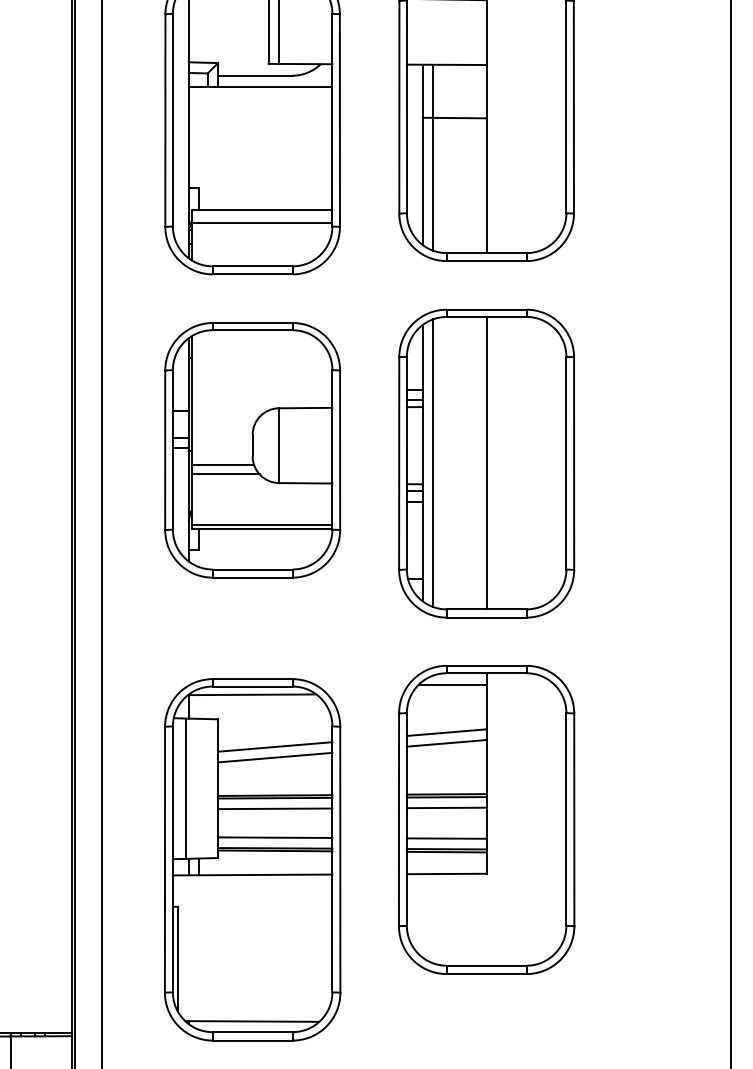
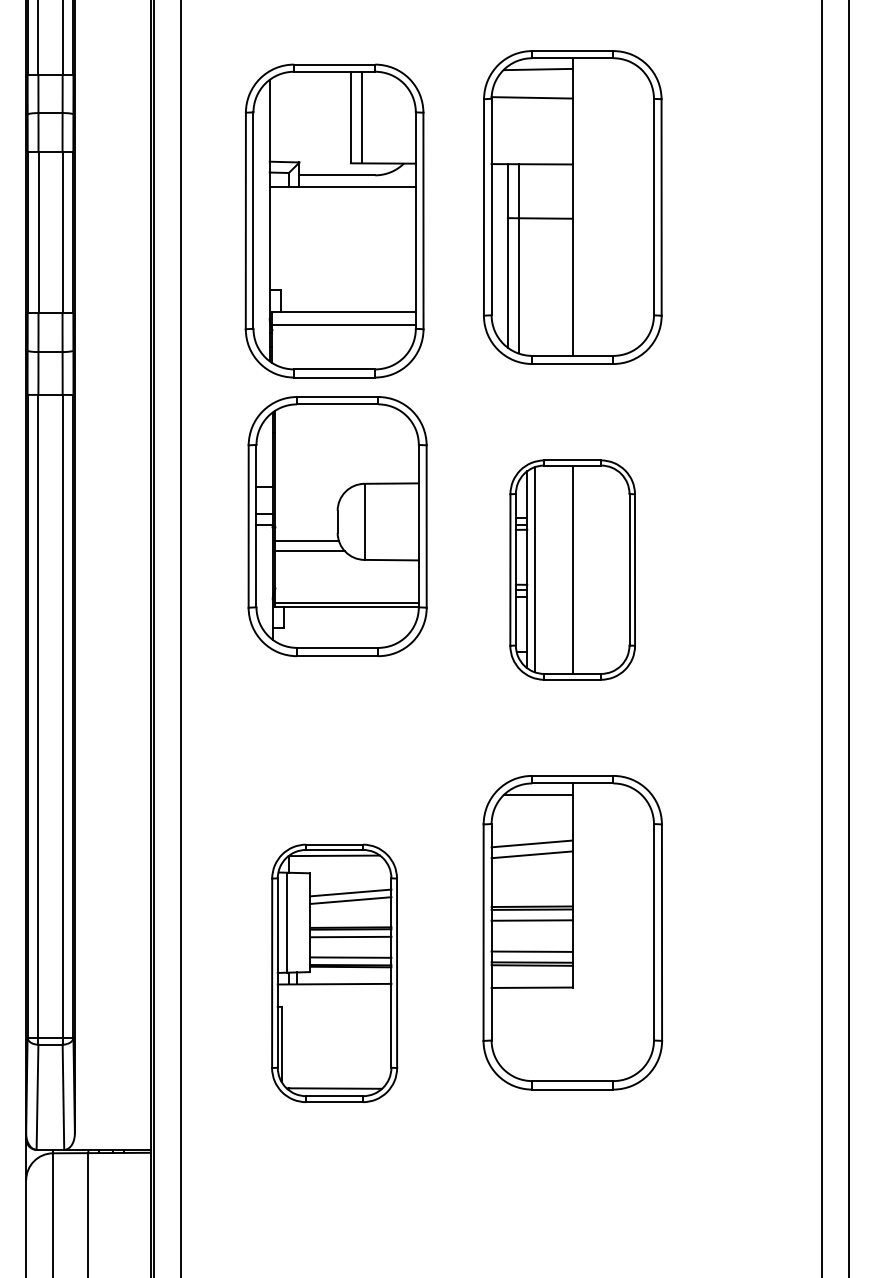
part: (252, 450) -> (337, 526), moved
part: (486, 463) -> (572, 569), size x0.7
part: (252, 859) -> (334, 973), size x0.7

